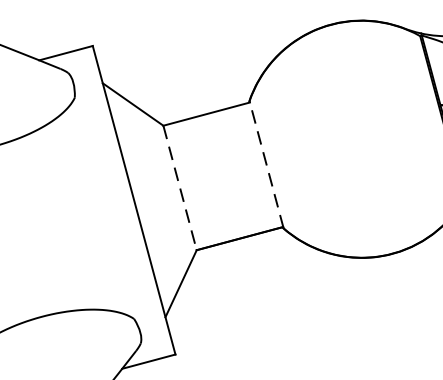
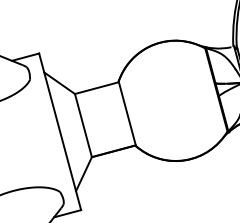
line: (266, 164) -> (127, 113), dashed -> solid
line: (180, 187) -> (83, 125), dashed -> solid

